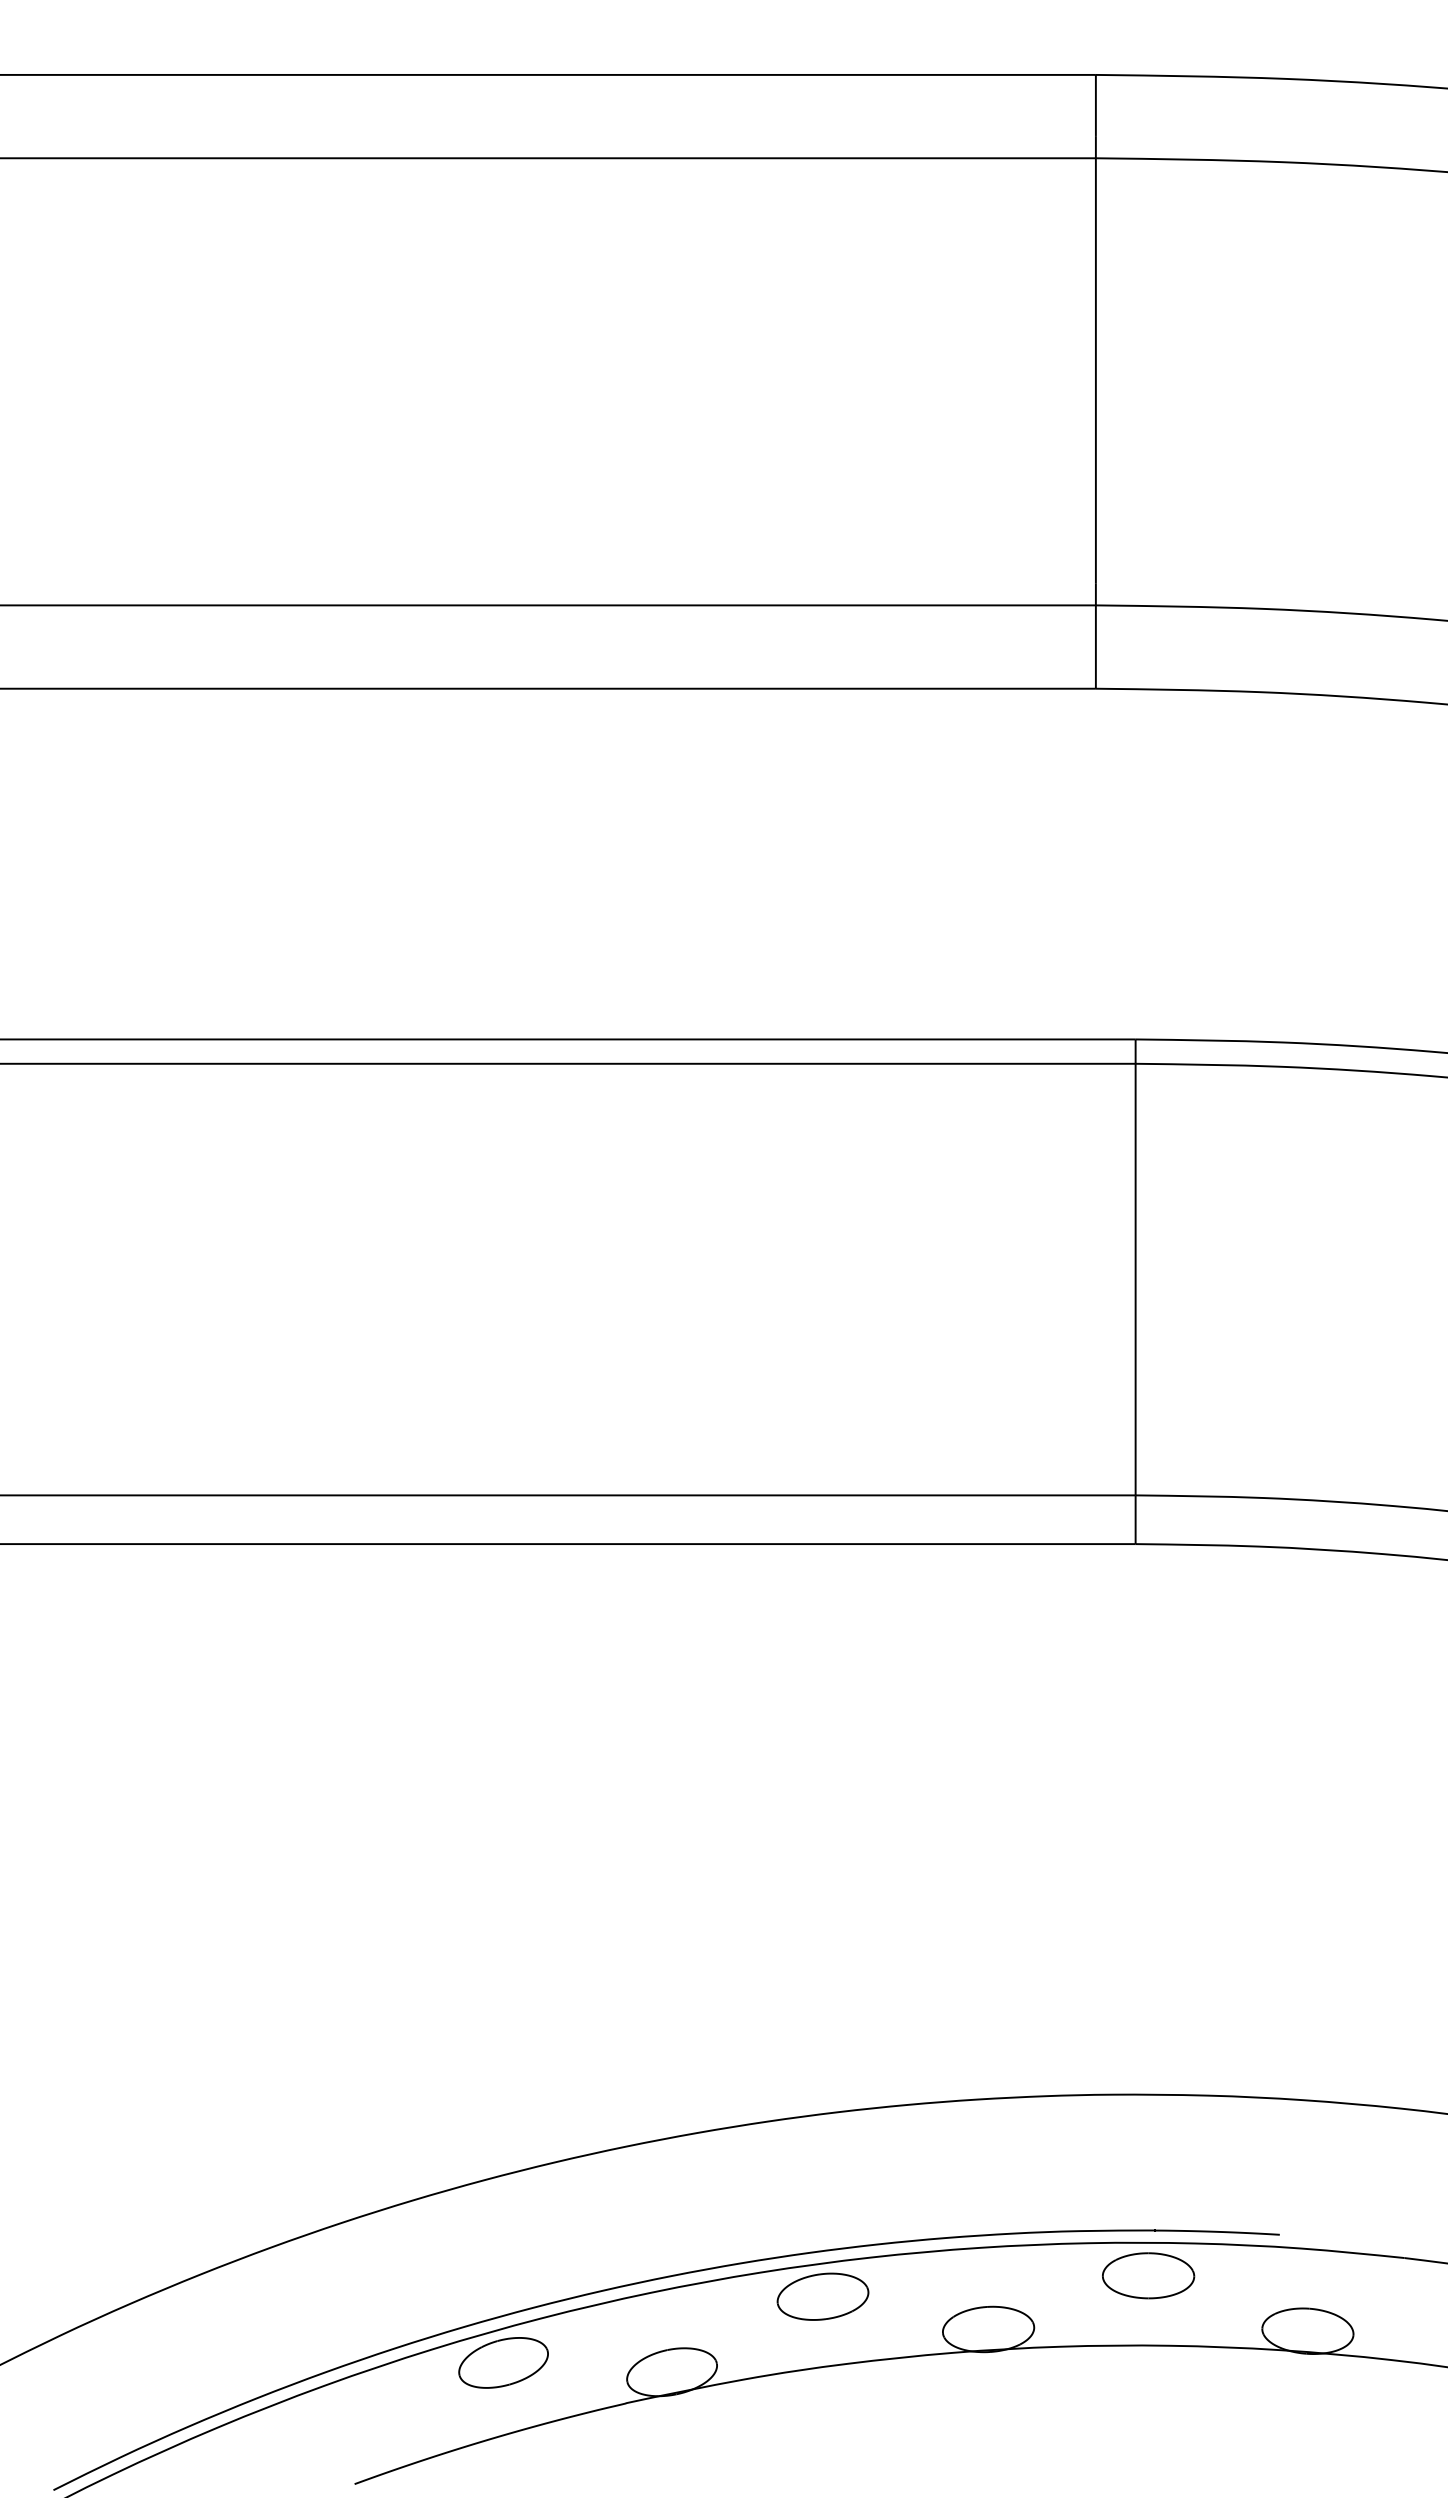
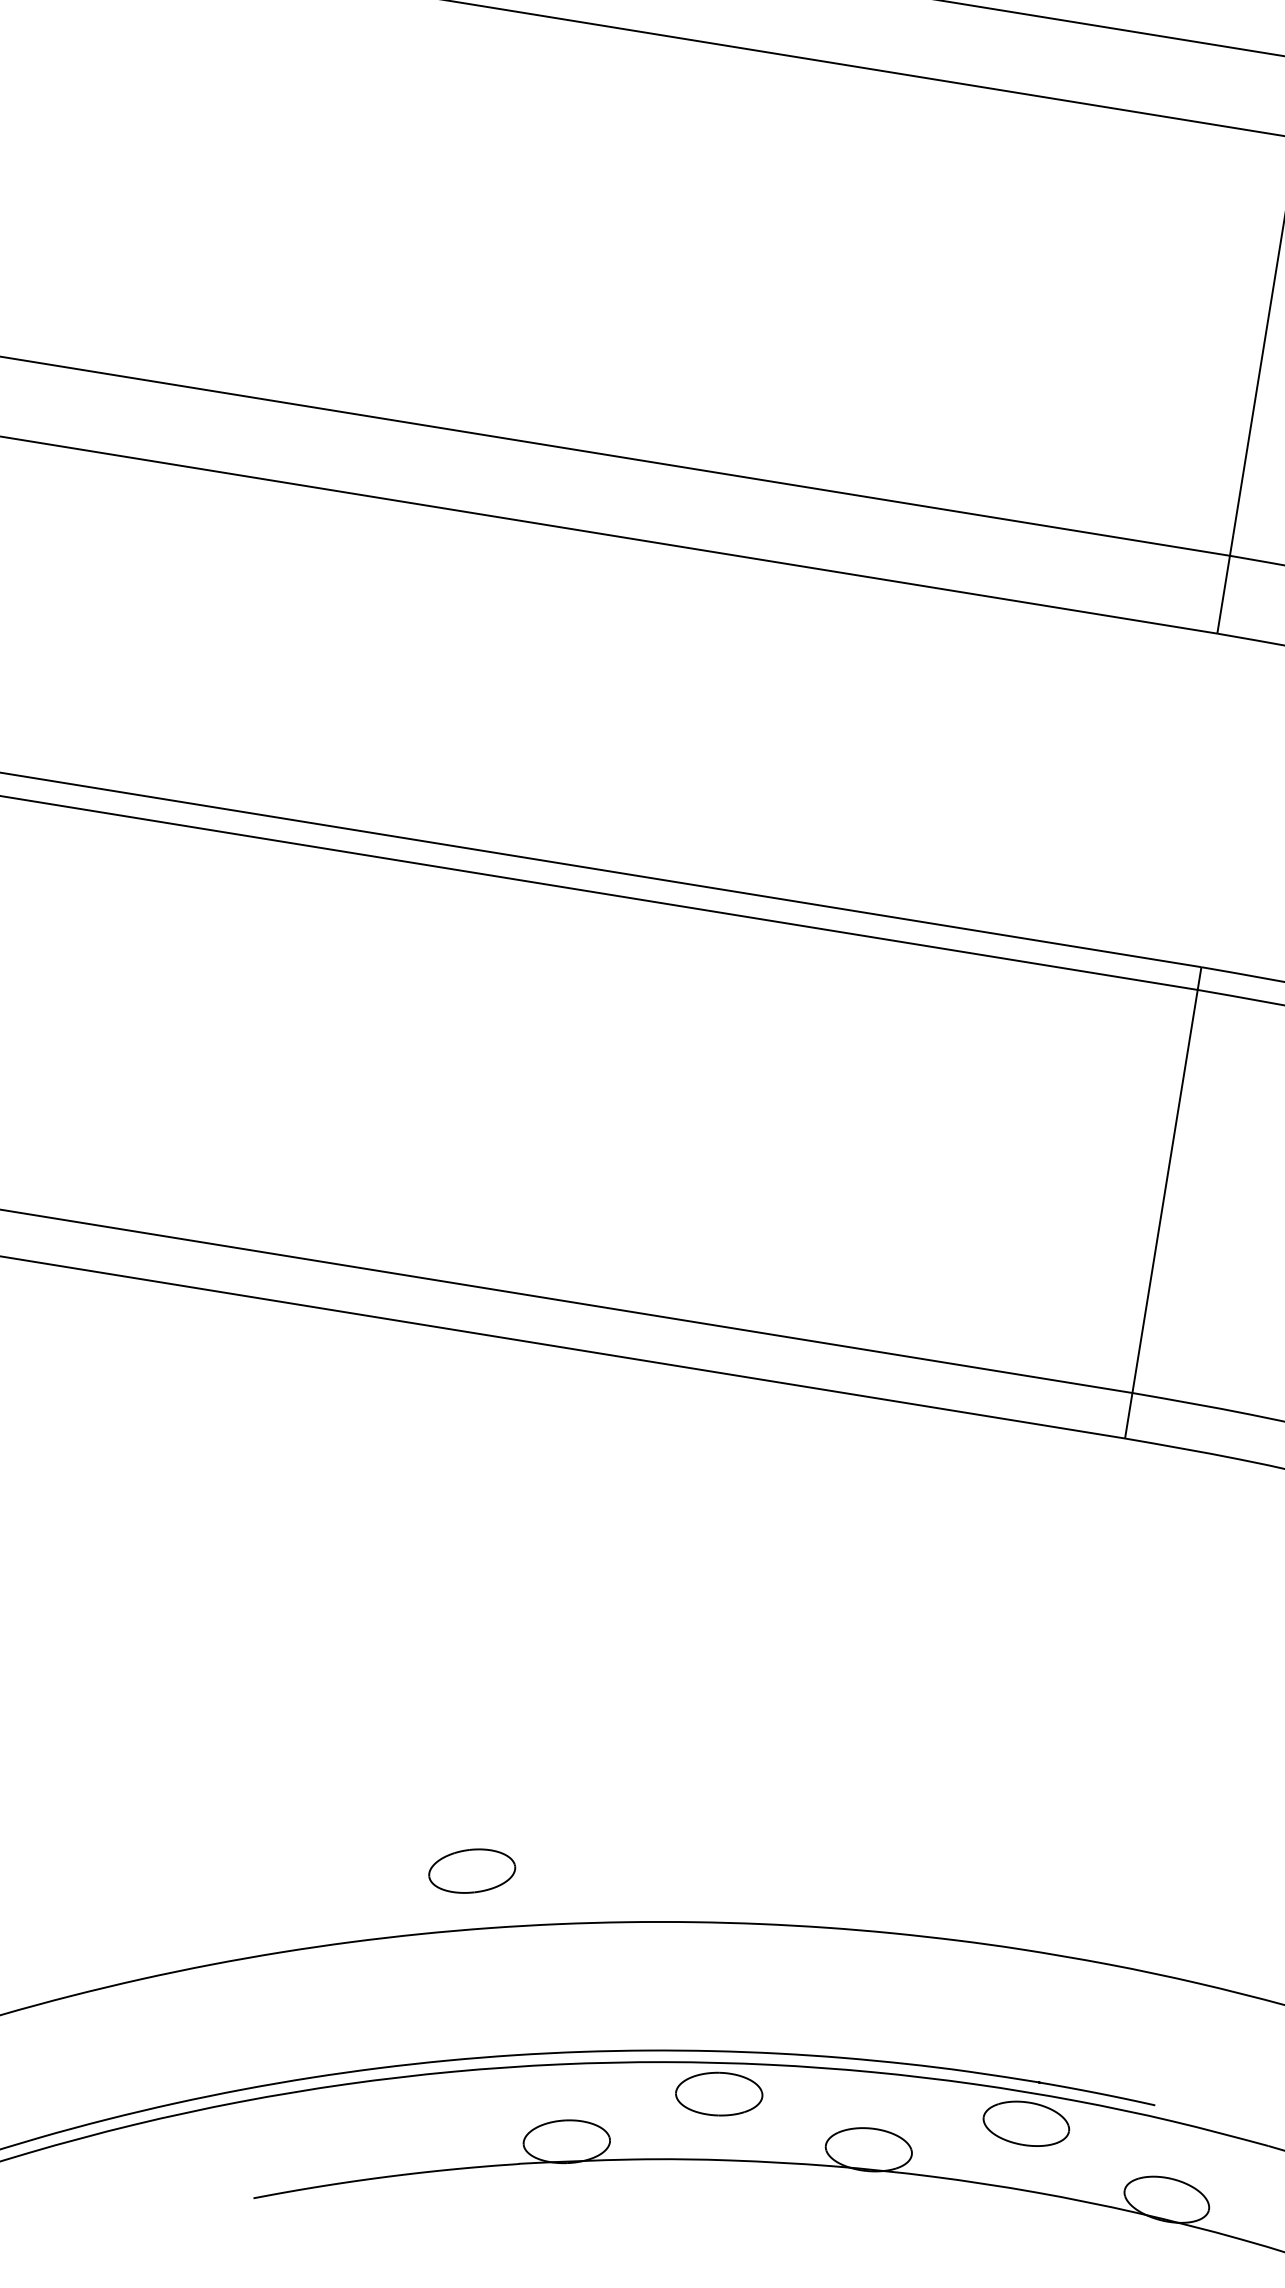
part: (503, 2362) -> (472, 1870), moved

